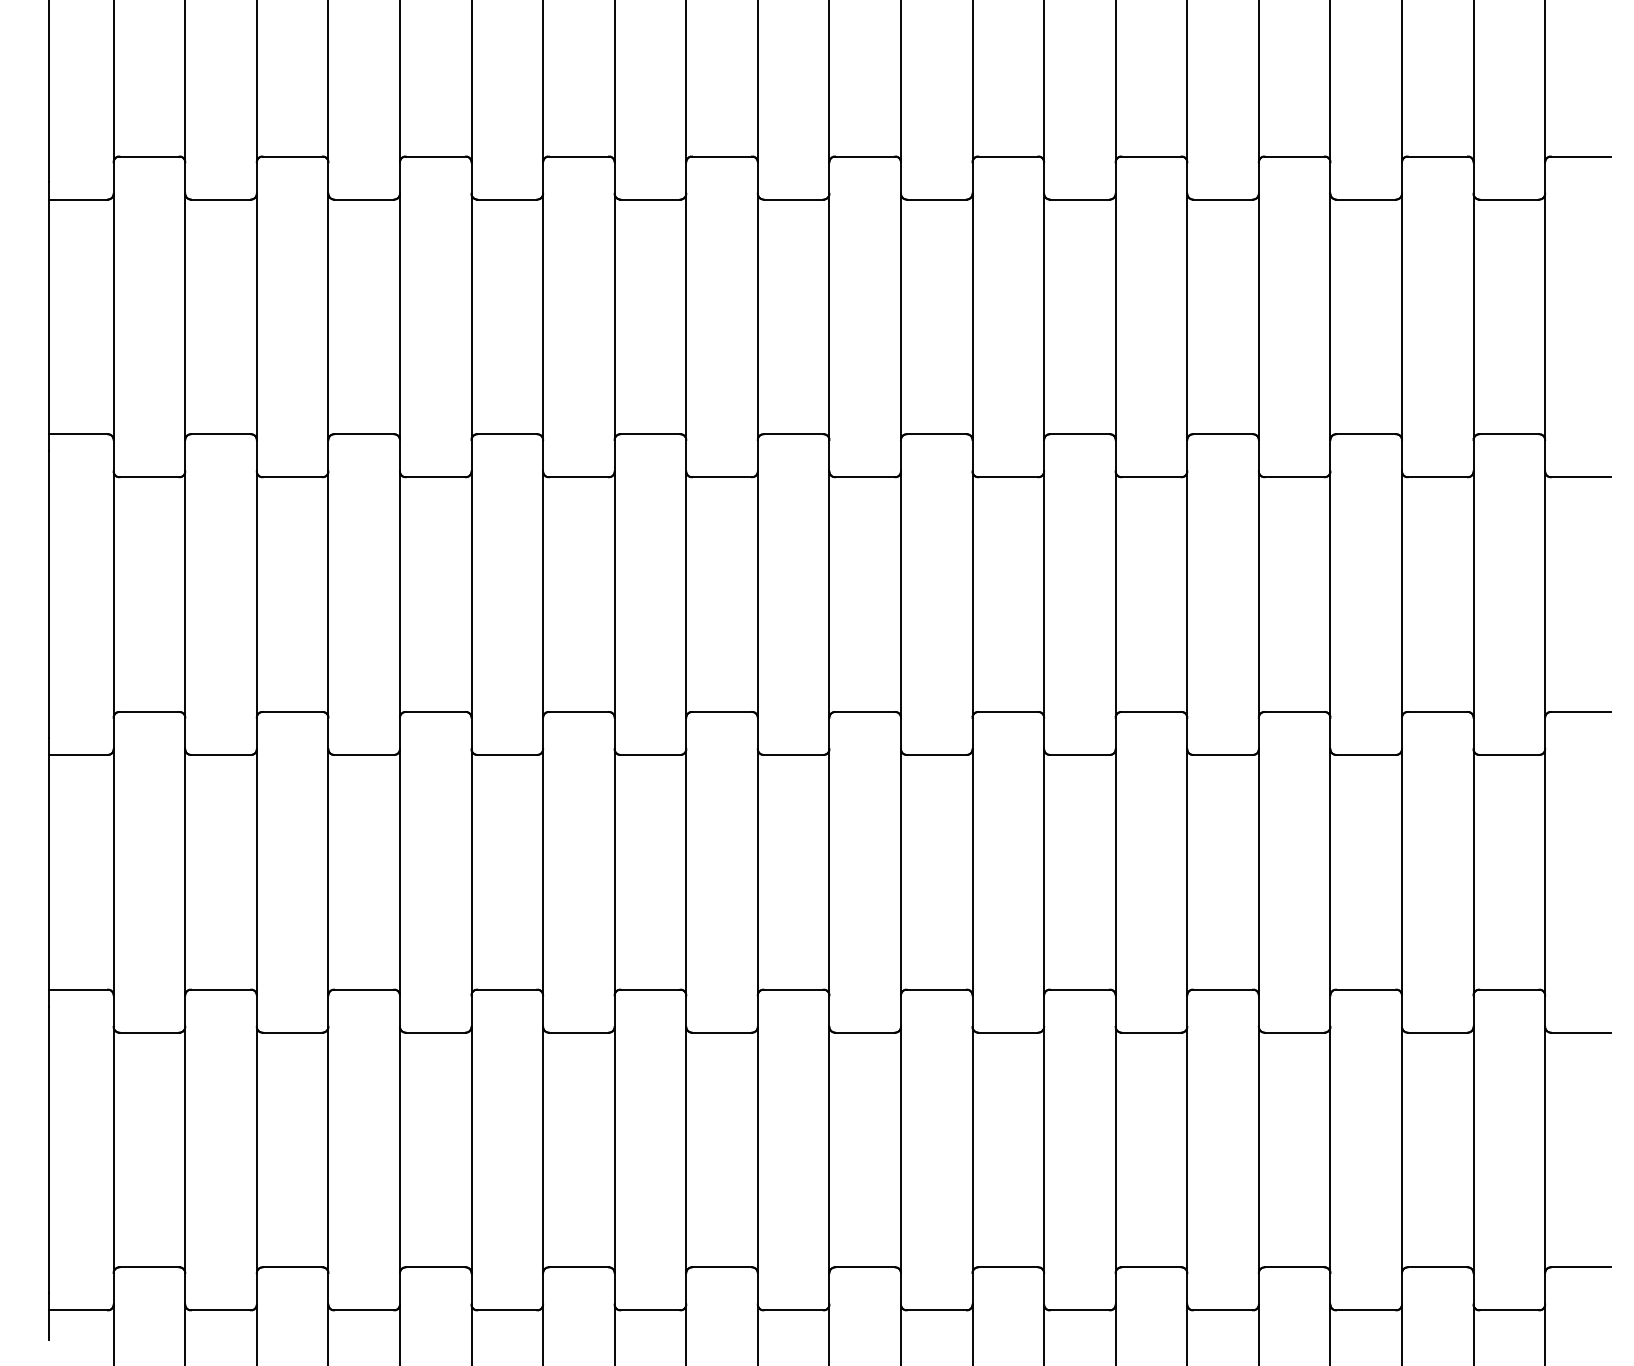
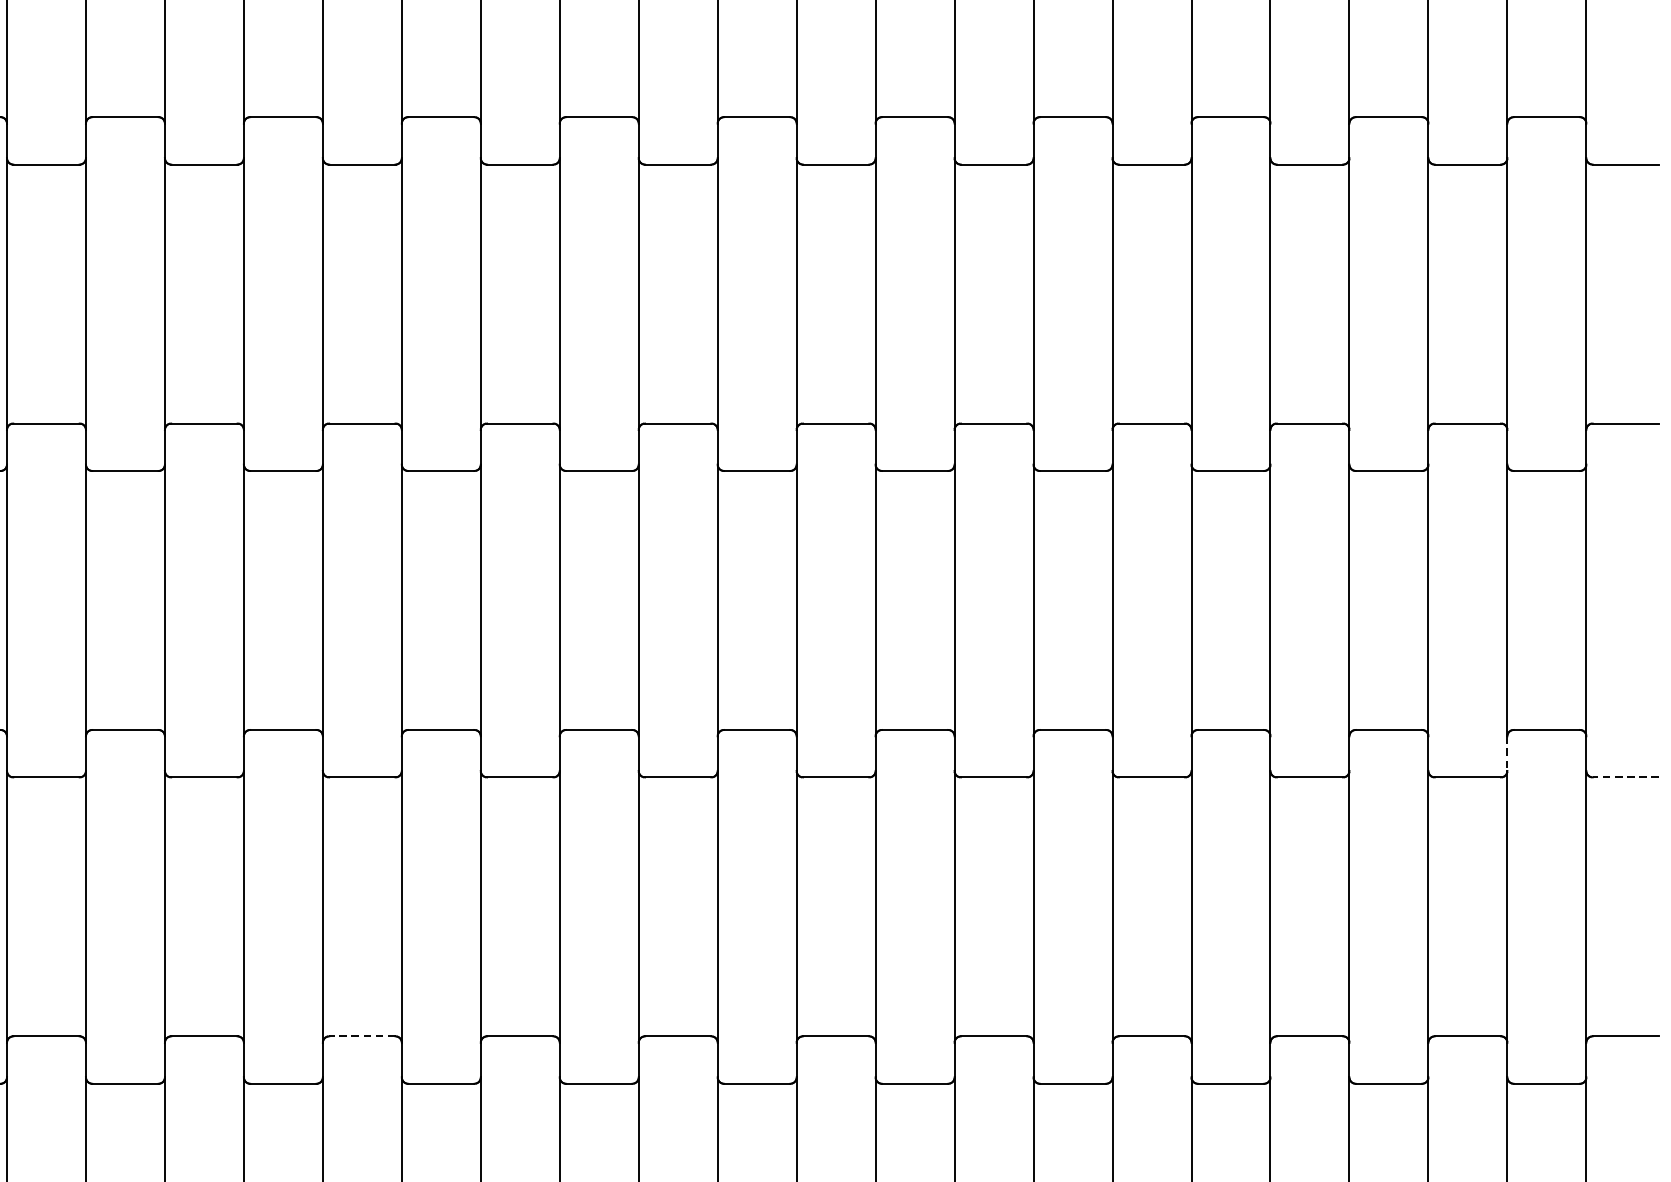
line: (1473, 1011) -> (1507, 754), solid -> dashed
line: (1580, 1032) -> (1625, 777), solid -> dashed
line: (435, 1267) -> (362, 1036), solid -> dashed

